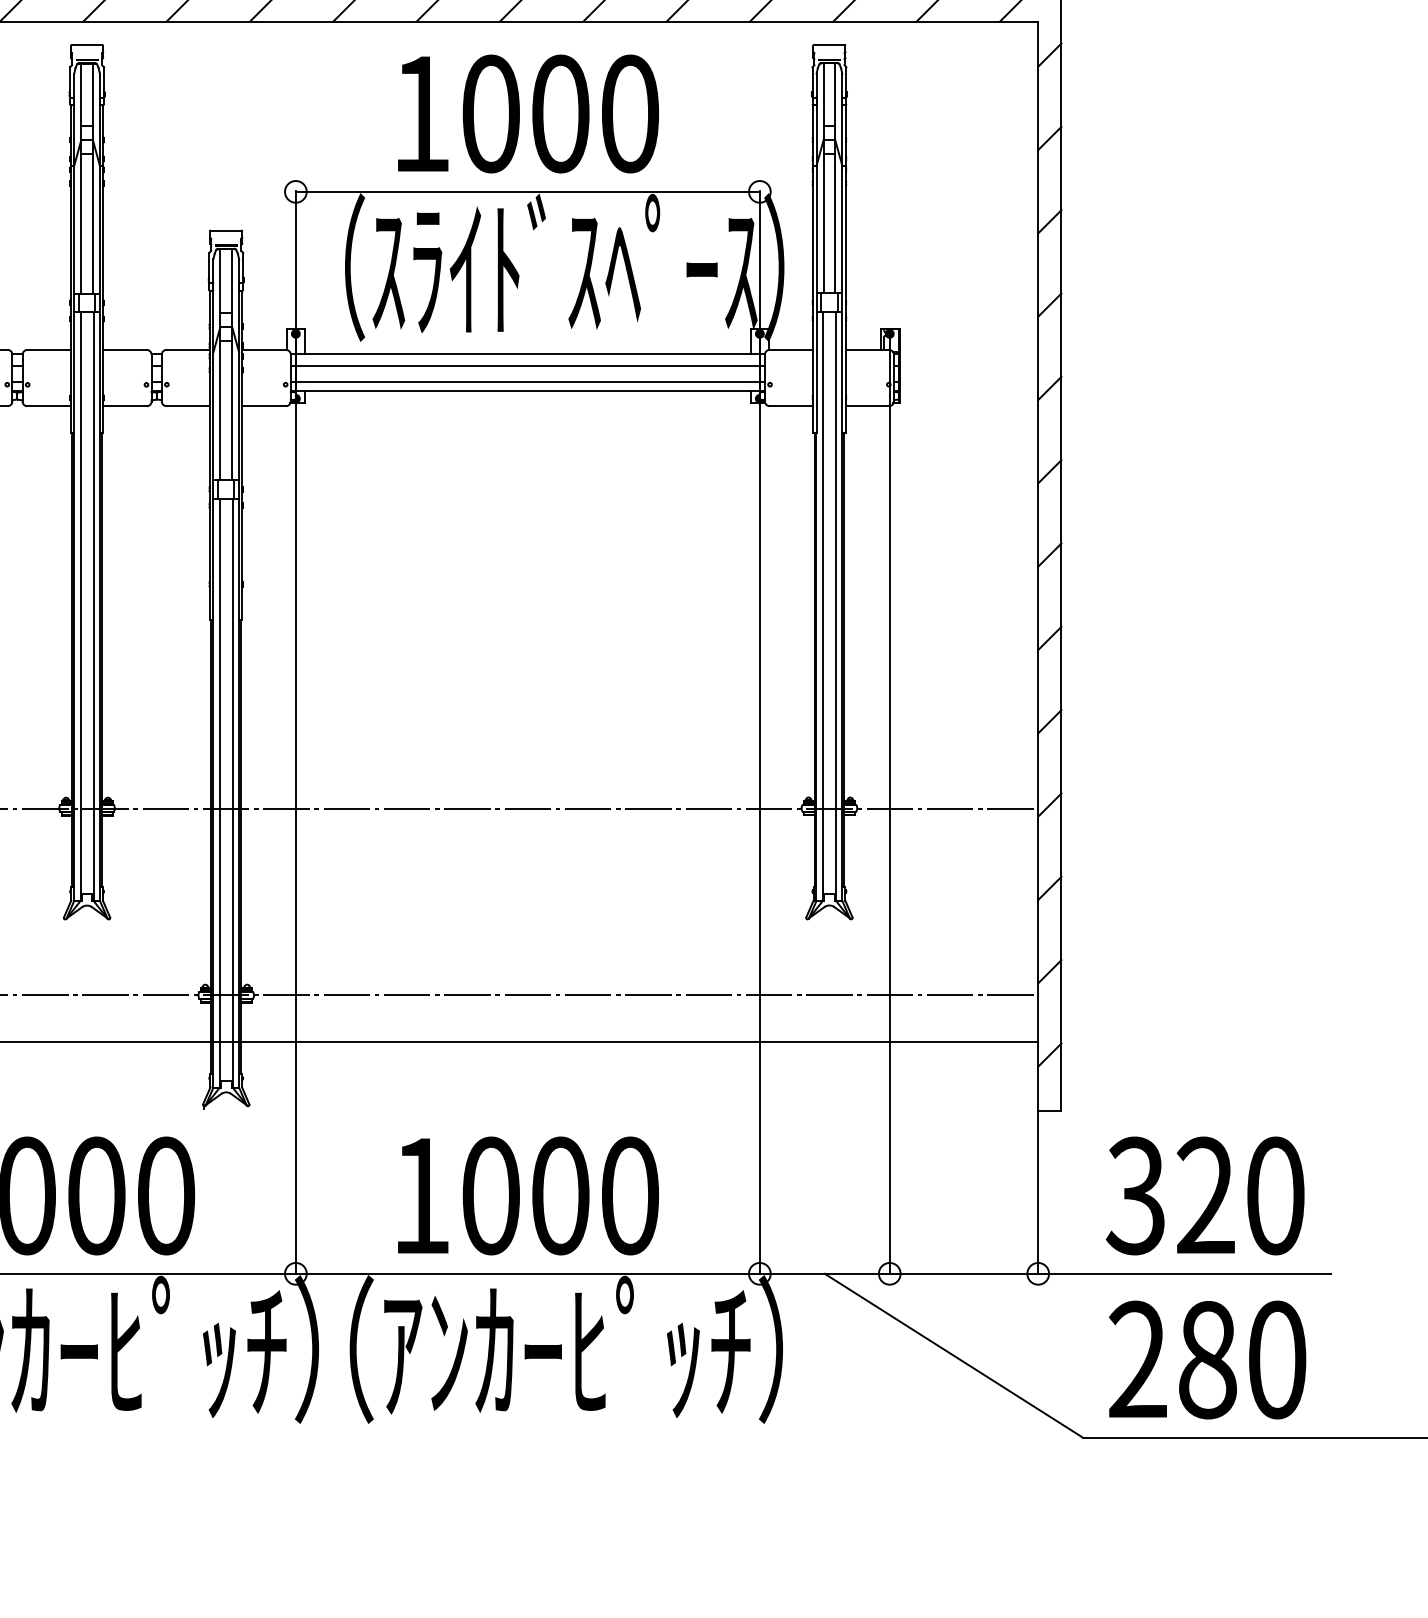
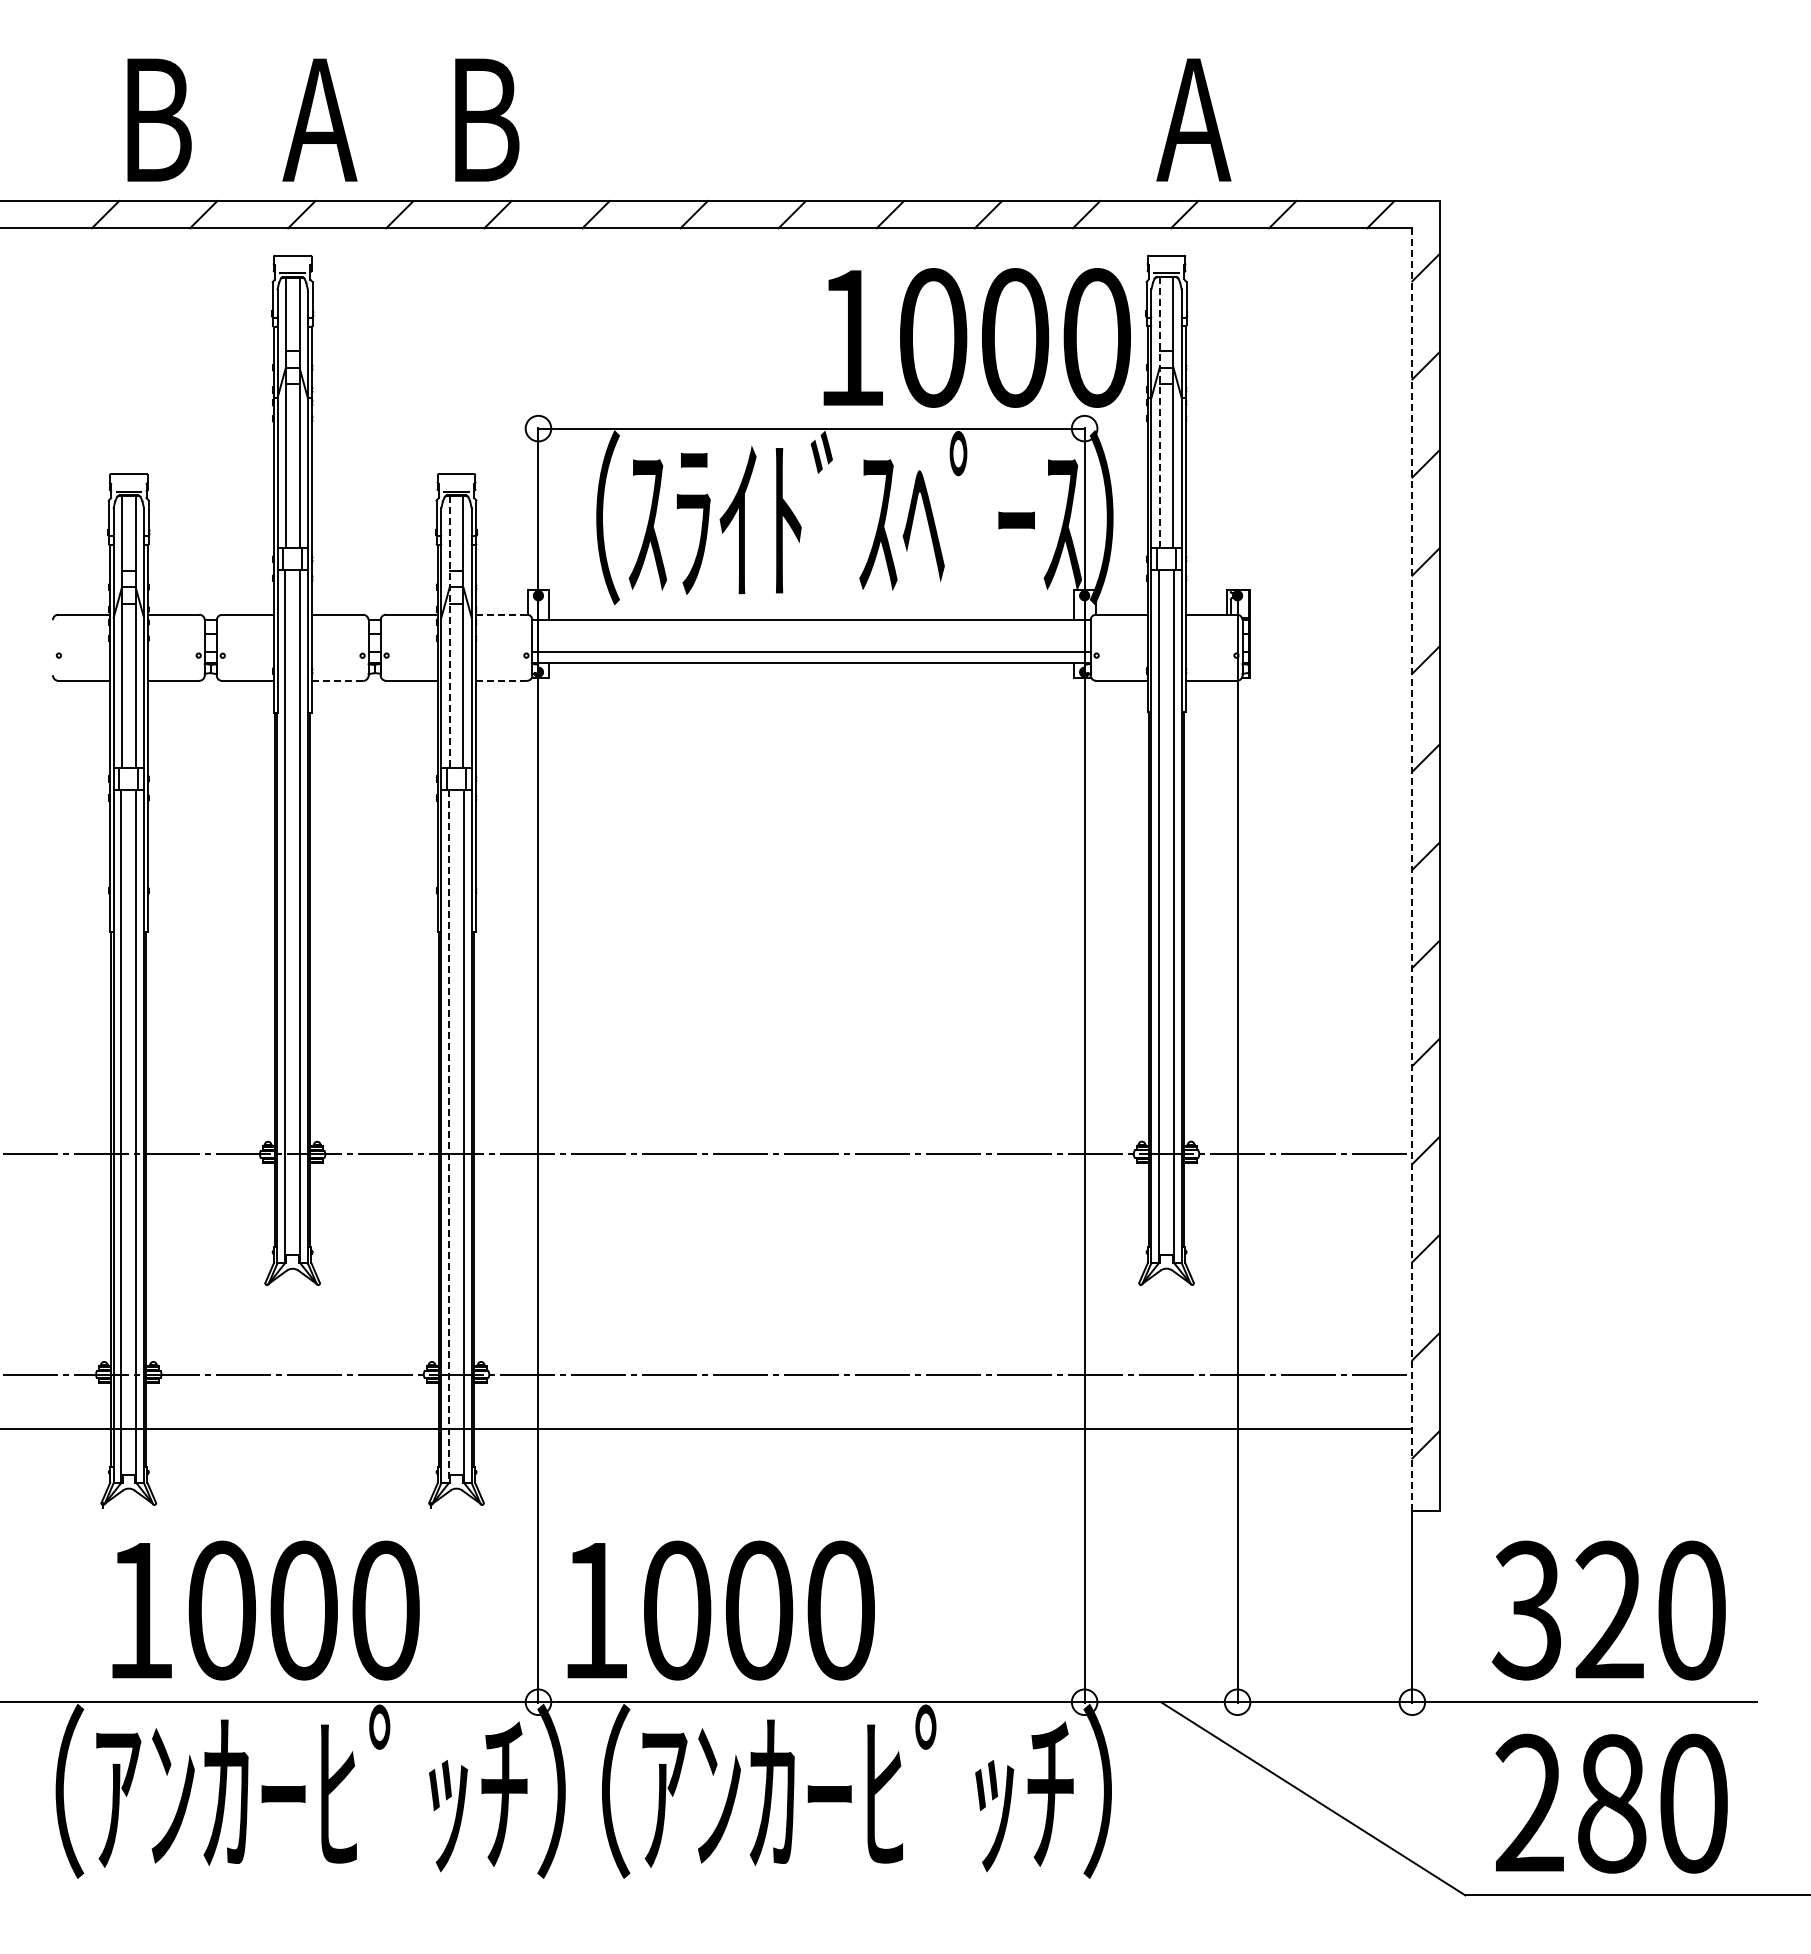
text: (527, 113) -> (976, 337), moved
line: (823, 179) -> (1159, 413), solid -> dashed
line: (264, 349) -> (501, 614), solid -> dashed
line: (220, 365) -> (449, 632), solid -> dashed
line: (527, 365) -> (811, 633), removed
line: (125, 405) -> (337, 680), solid -> dashed
line: (264, 405) -> (501, 680), solid -> dashed
line: (1038, 567) -> (1412, 870), solid -> dashed
line: (219, 793) -> (448, 1136), solid -> dashed
text: (527, 1195) -> (720, 1610), moved

